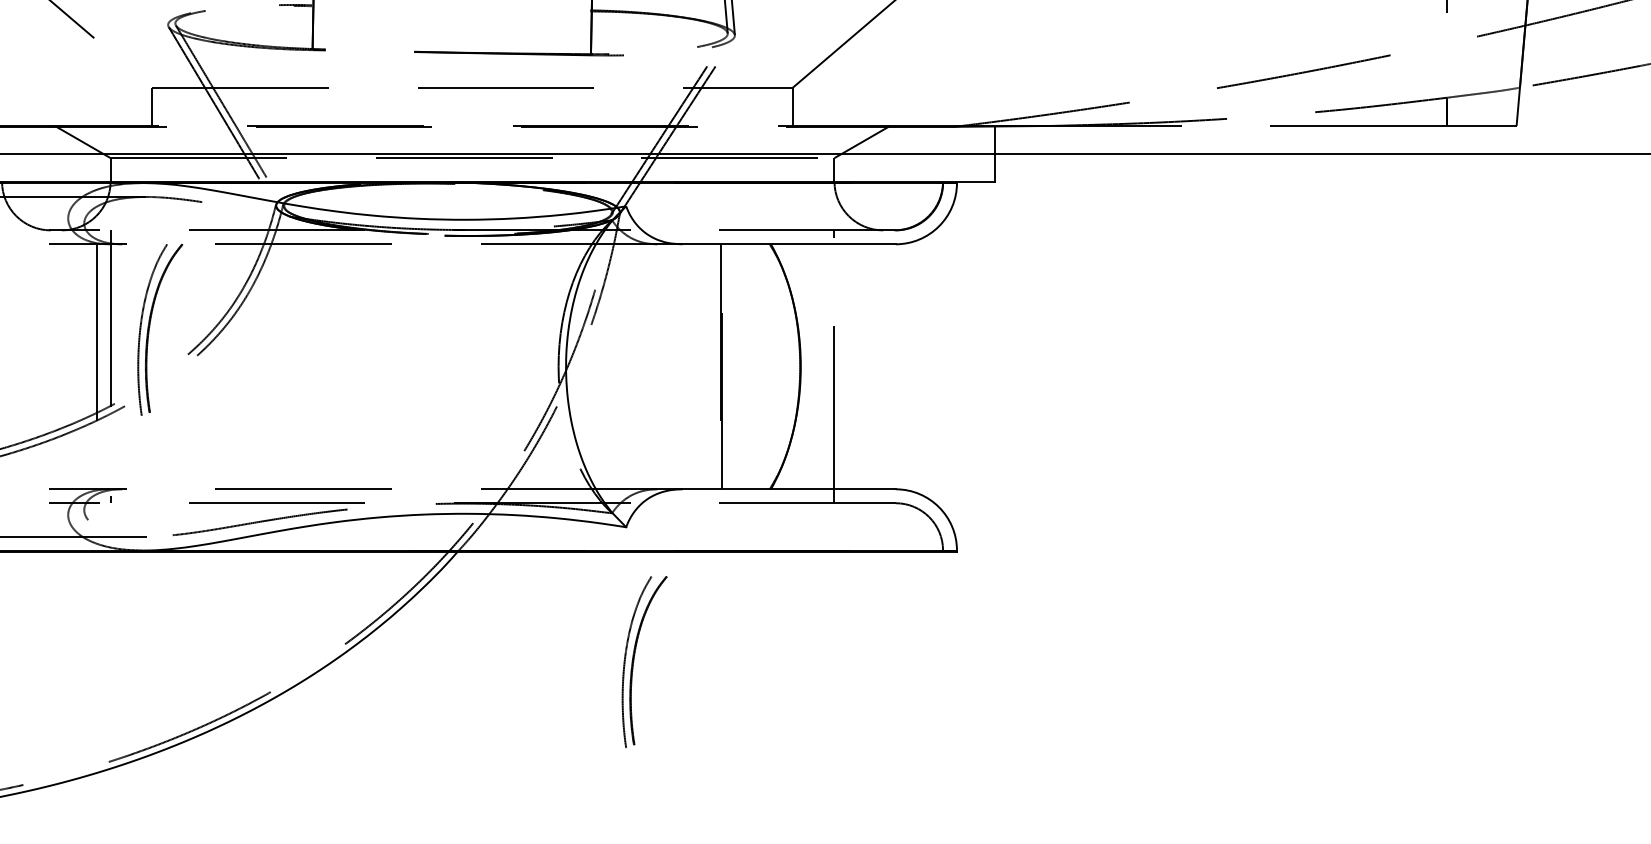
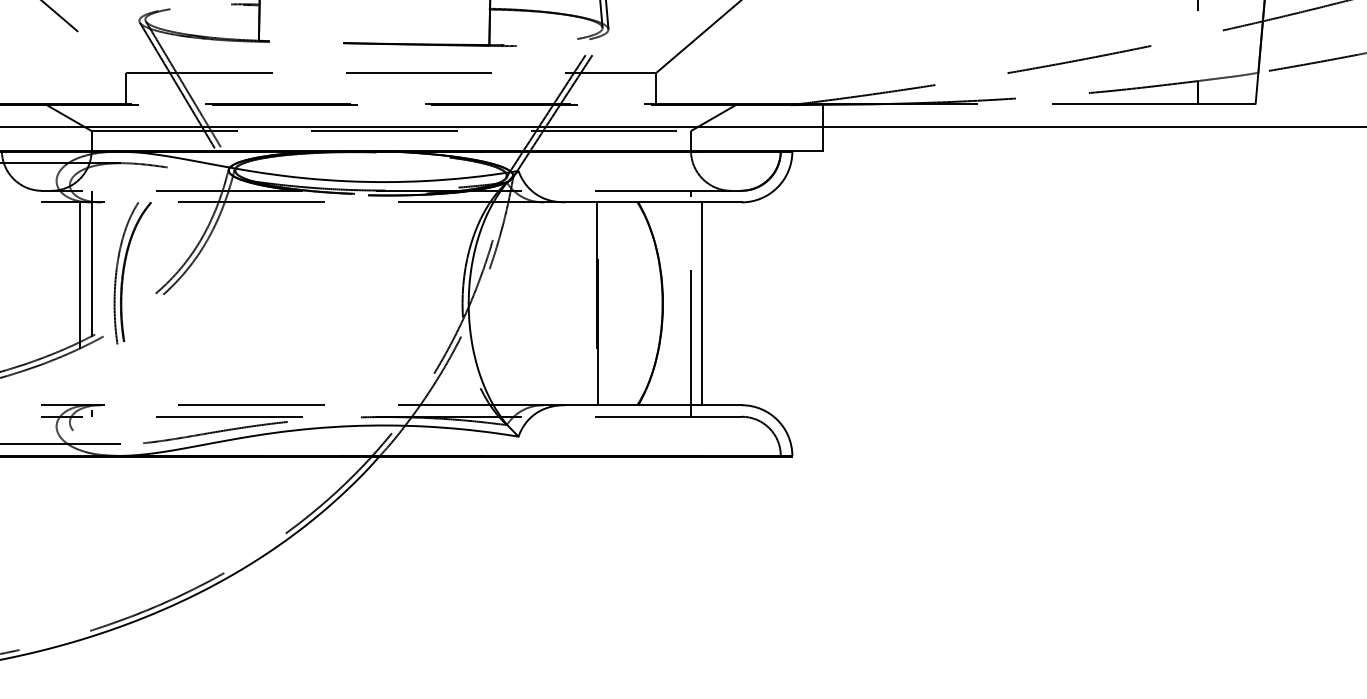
line: (848, 366) -> (702, 303), added
part: (634, 662) -> (525, 548), removed

